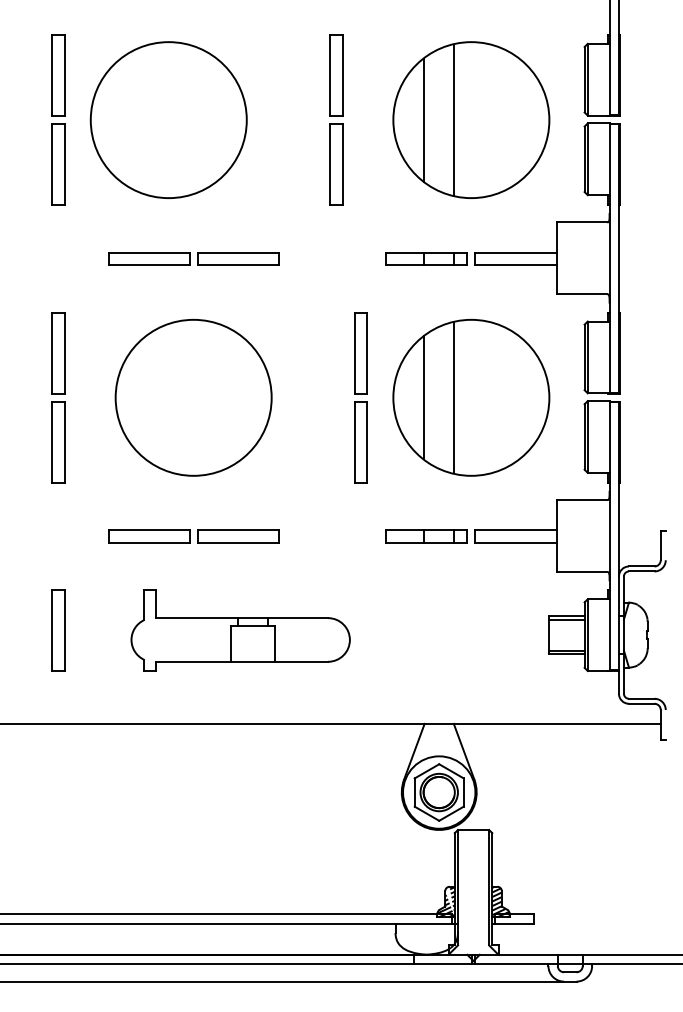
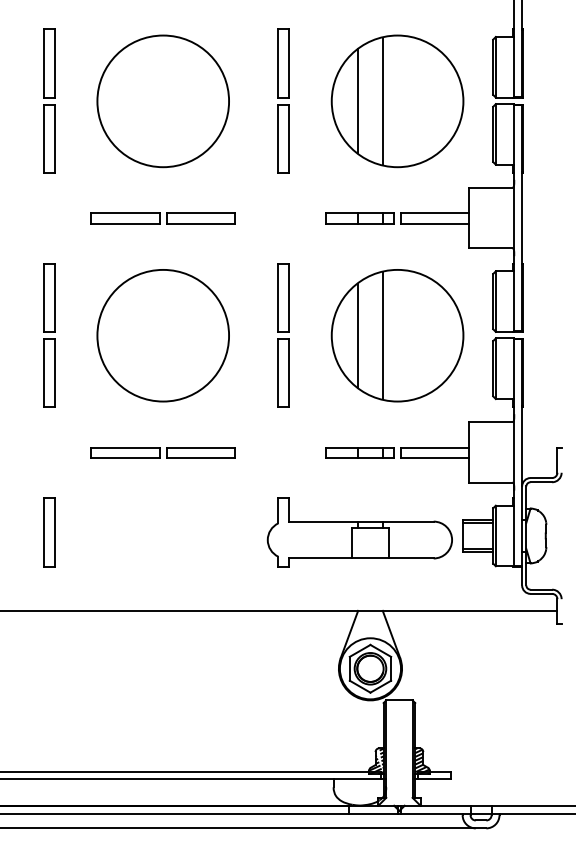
circle: (167, 120) -> (162, 101), moved
part: (361, 397) -> (283, 335), moved
part: (240, 631) -> (359, 532), moved

